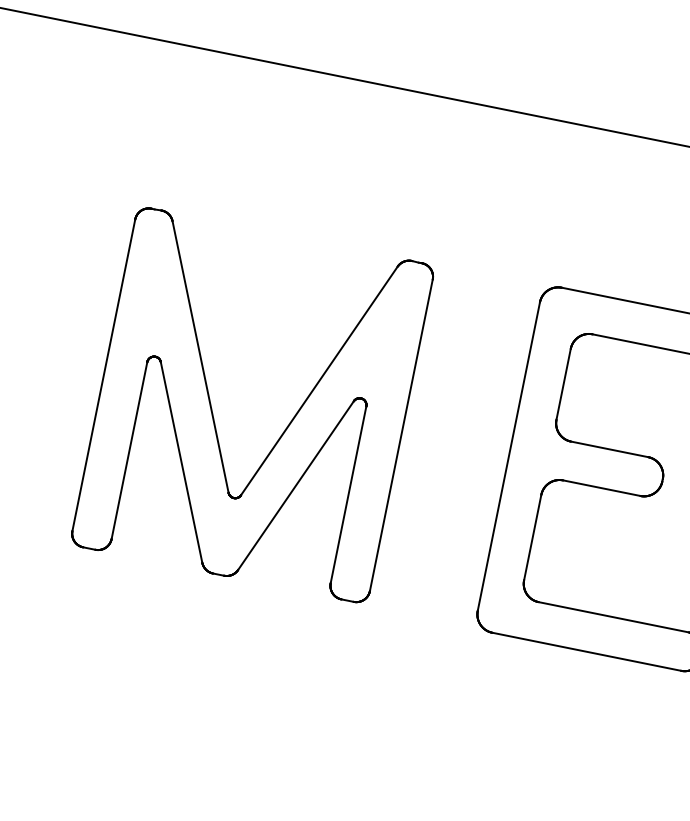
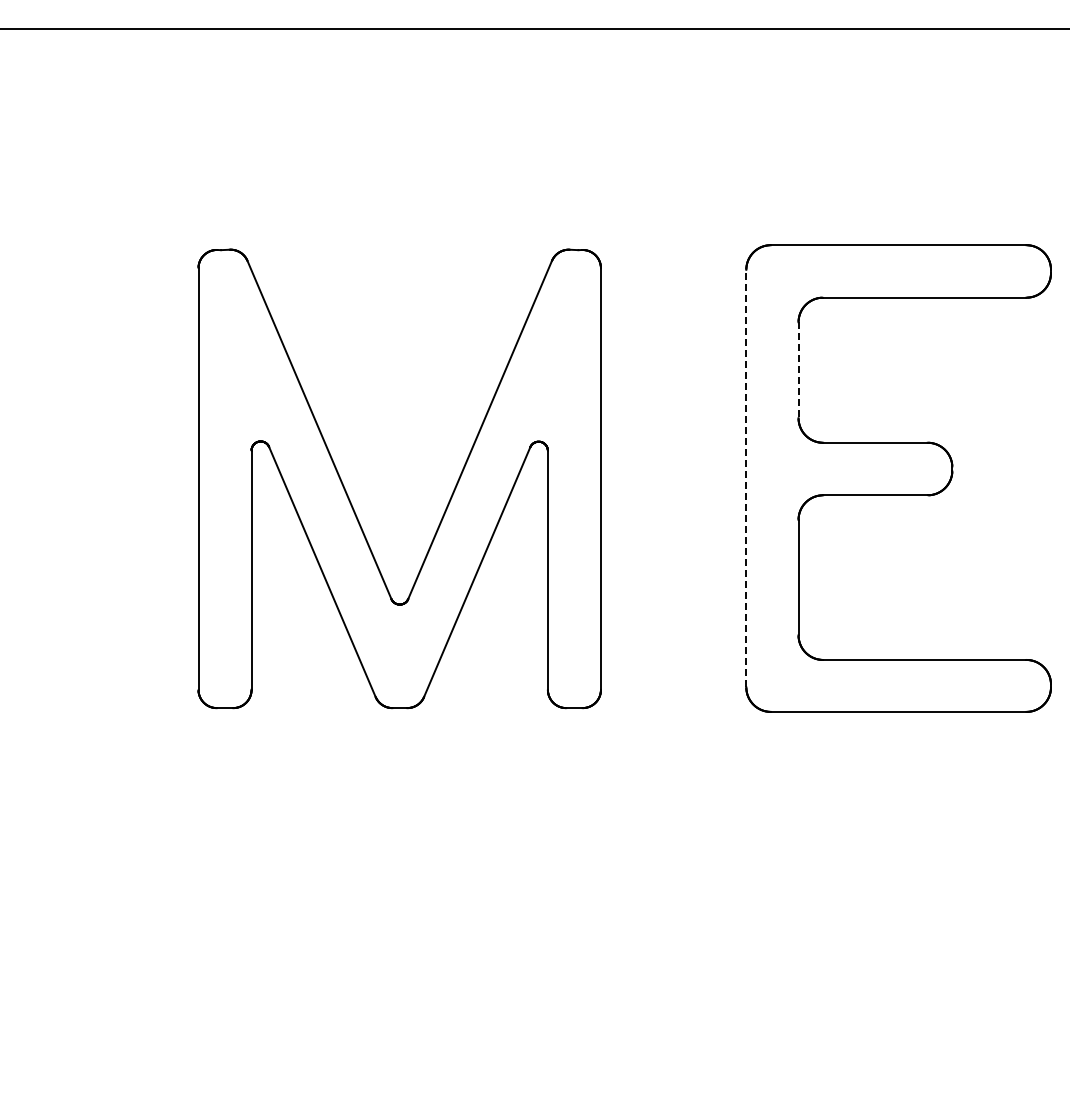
line: (563, 384) -> (798, 370), solid -> dashed
line: (509, 456) -> (746, 478), solid -> dashed

